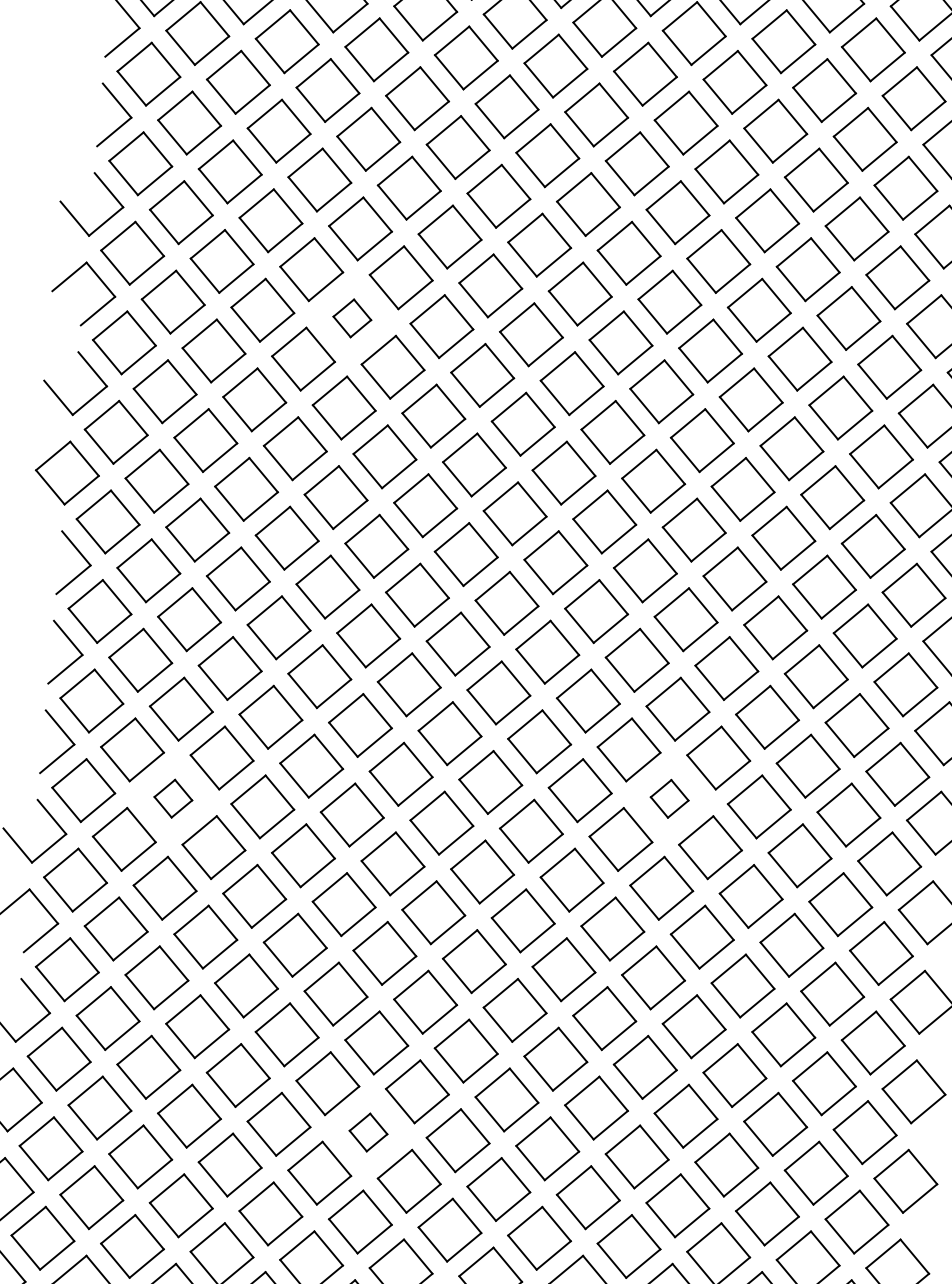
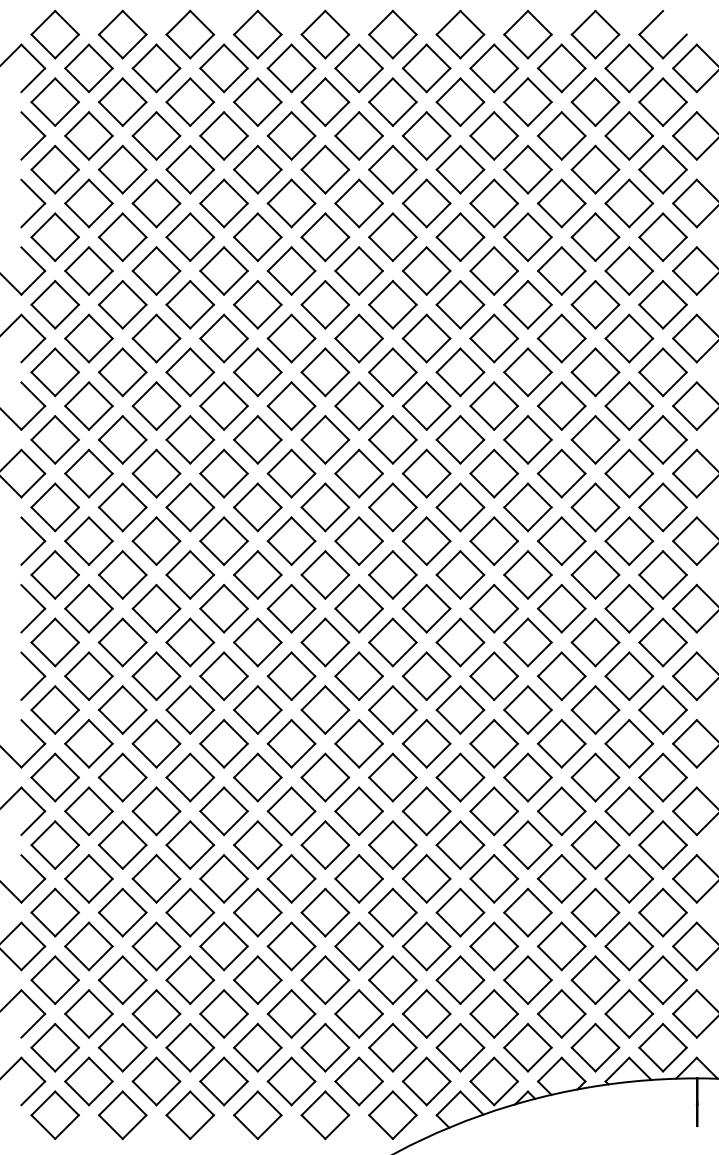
part: (351, 318) -> (223, 338), size x1.67
part: (172, 797) -> (122, 709), size x1.67
part: (668, 799) -> (493, 676), size x1.67
part: (368, 1132) -> (291, 946), size x1.67

